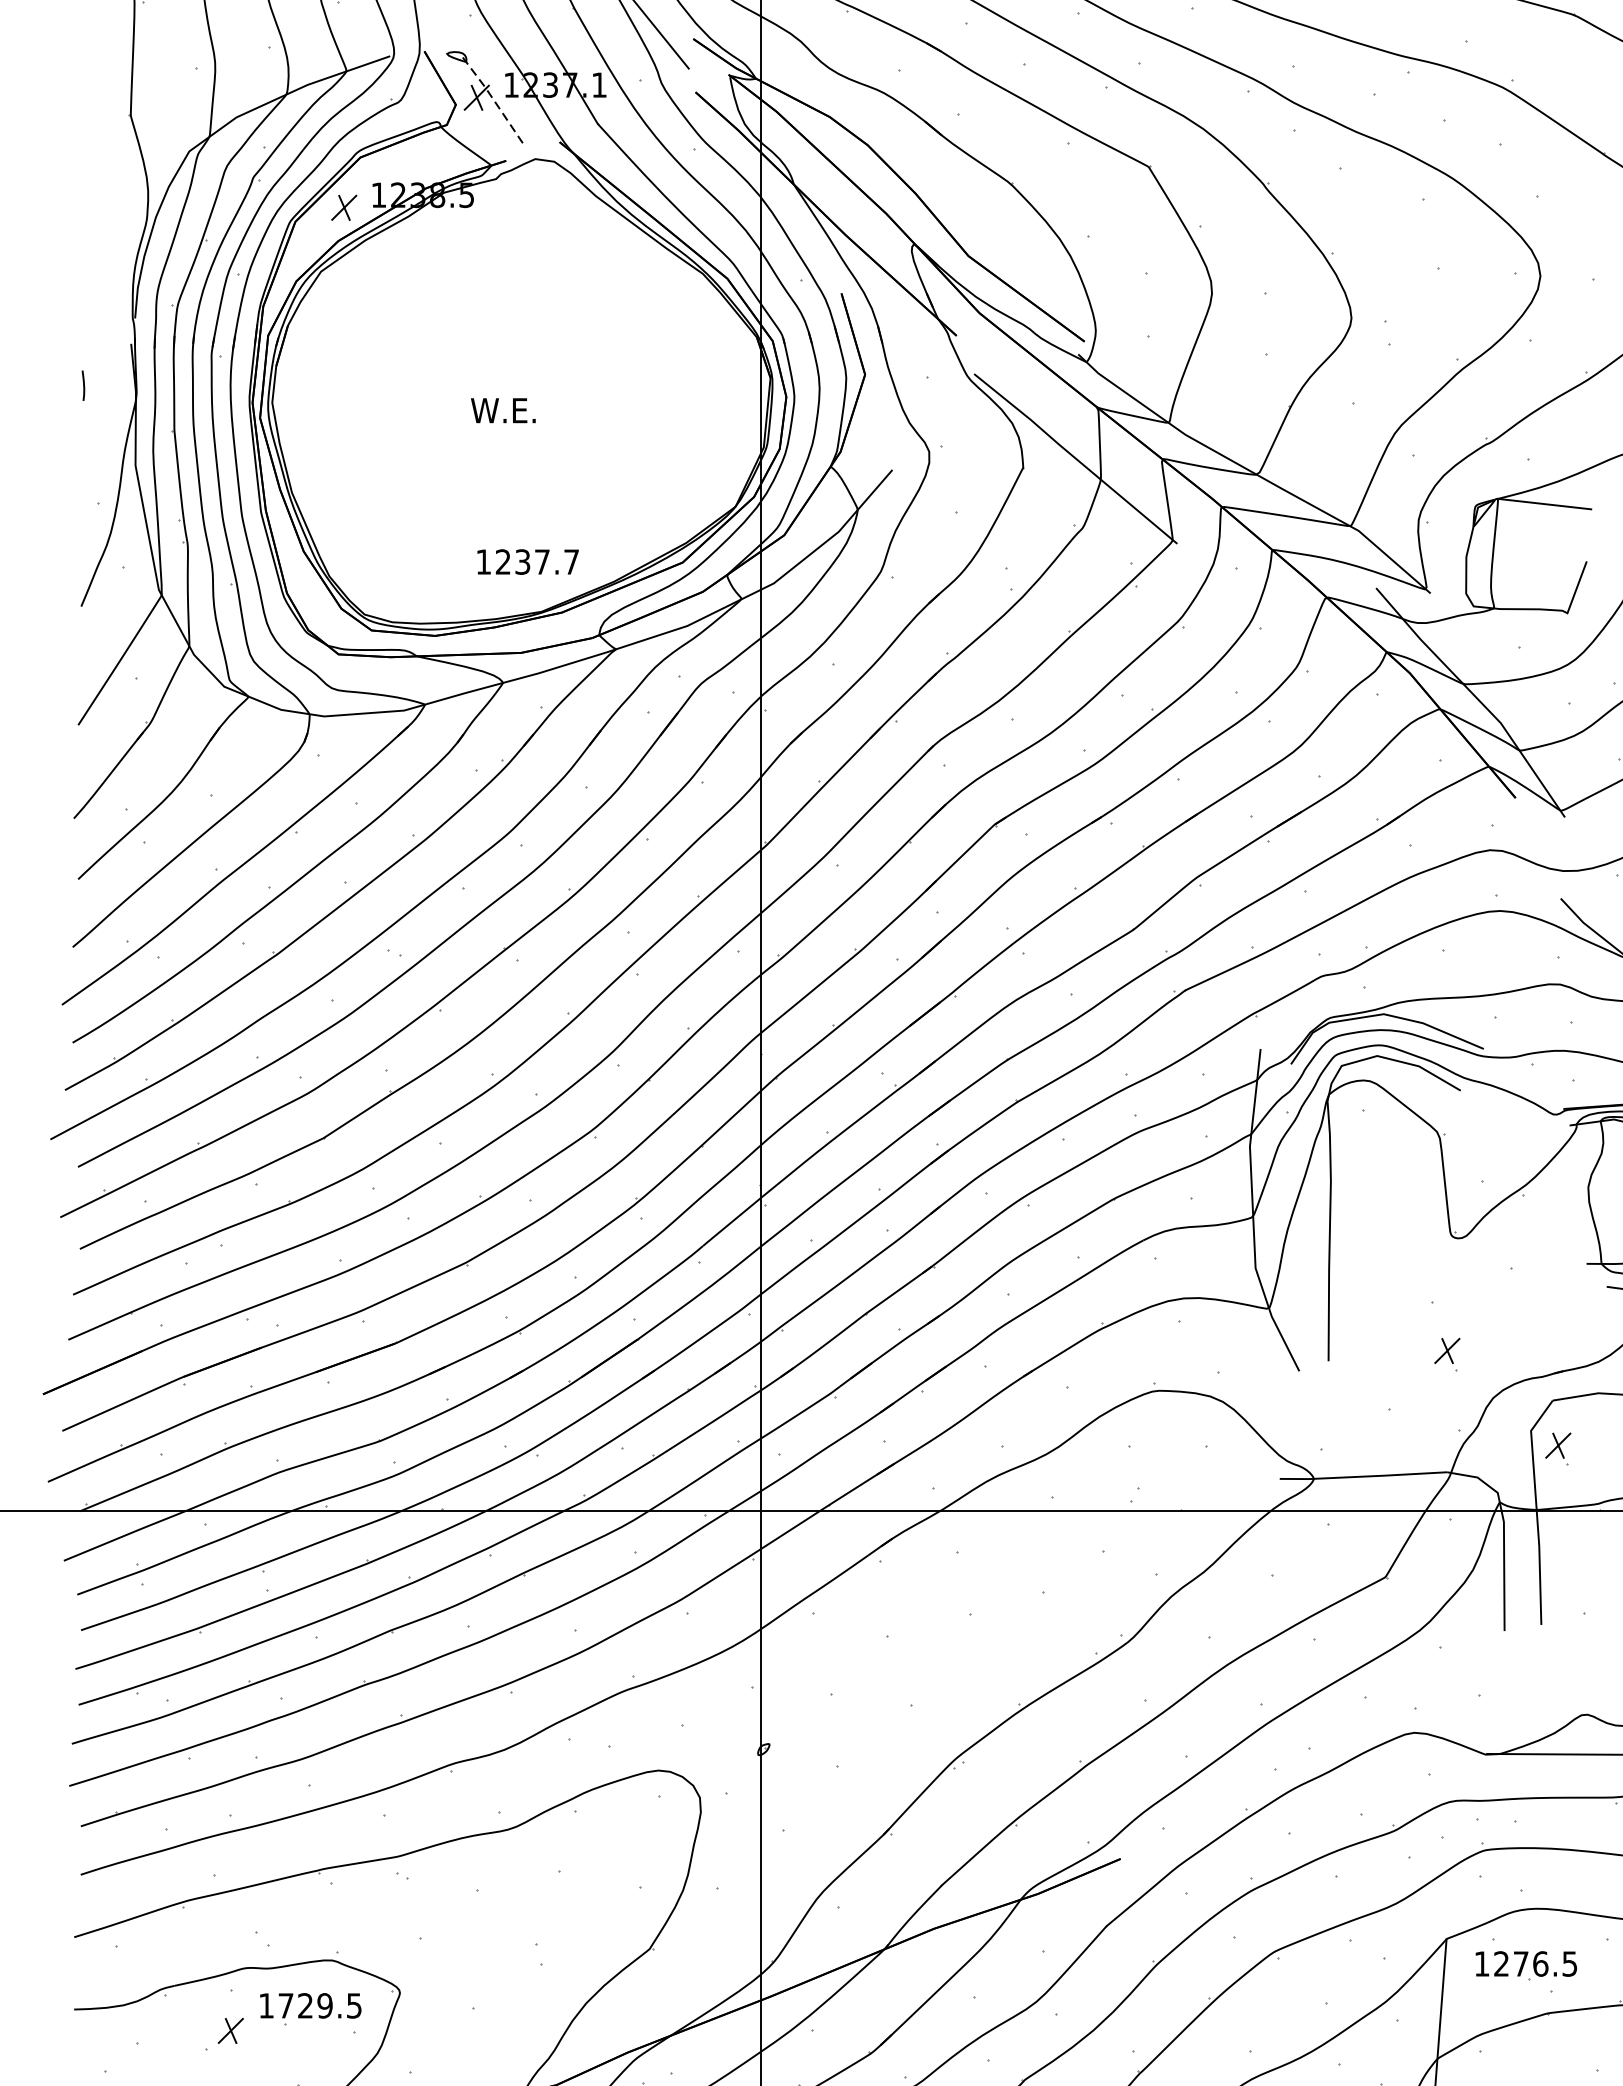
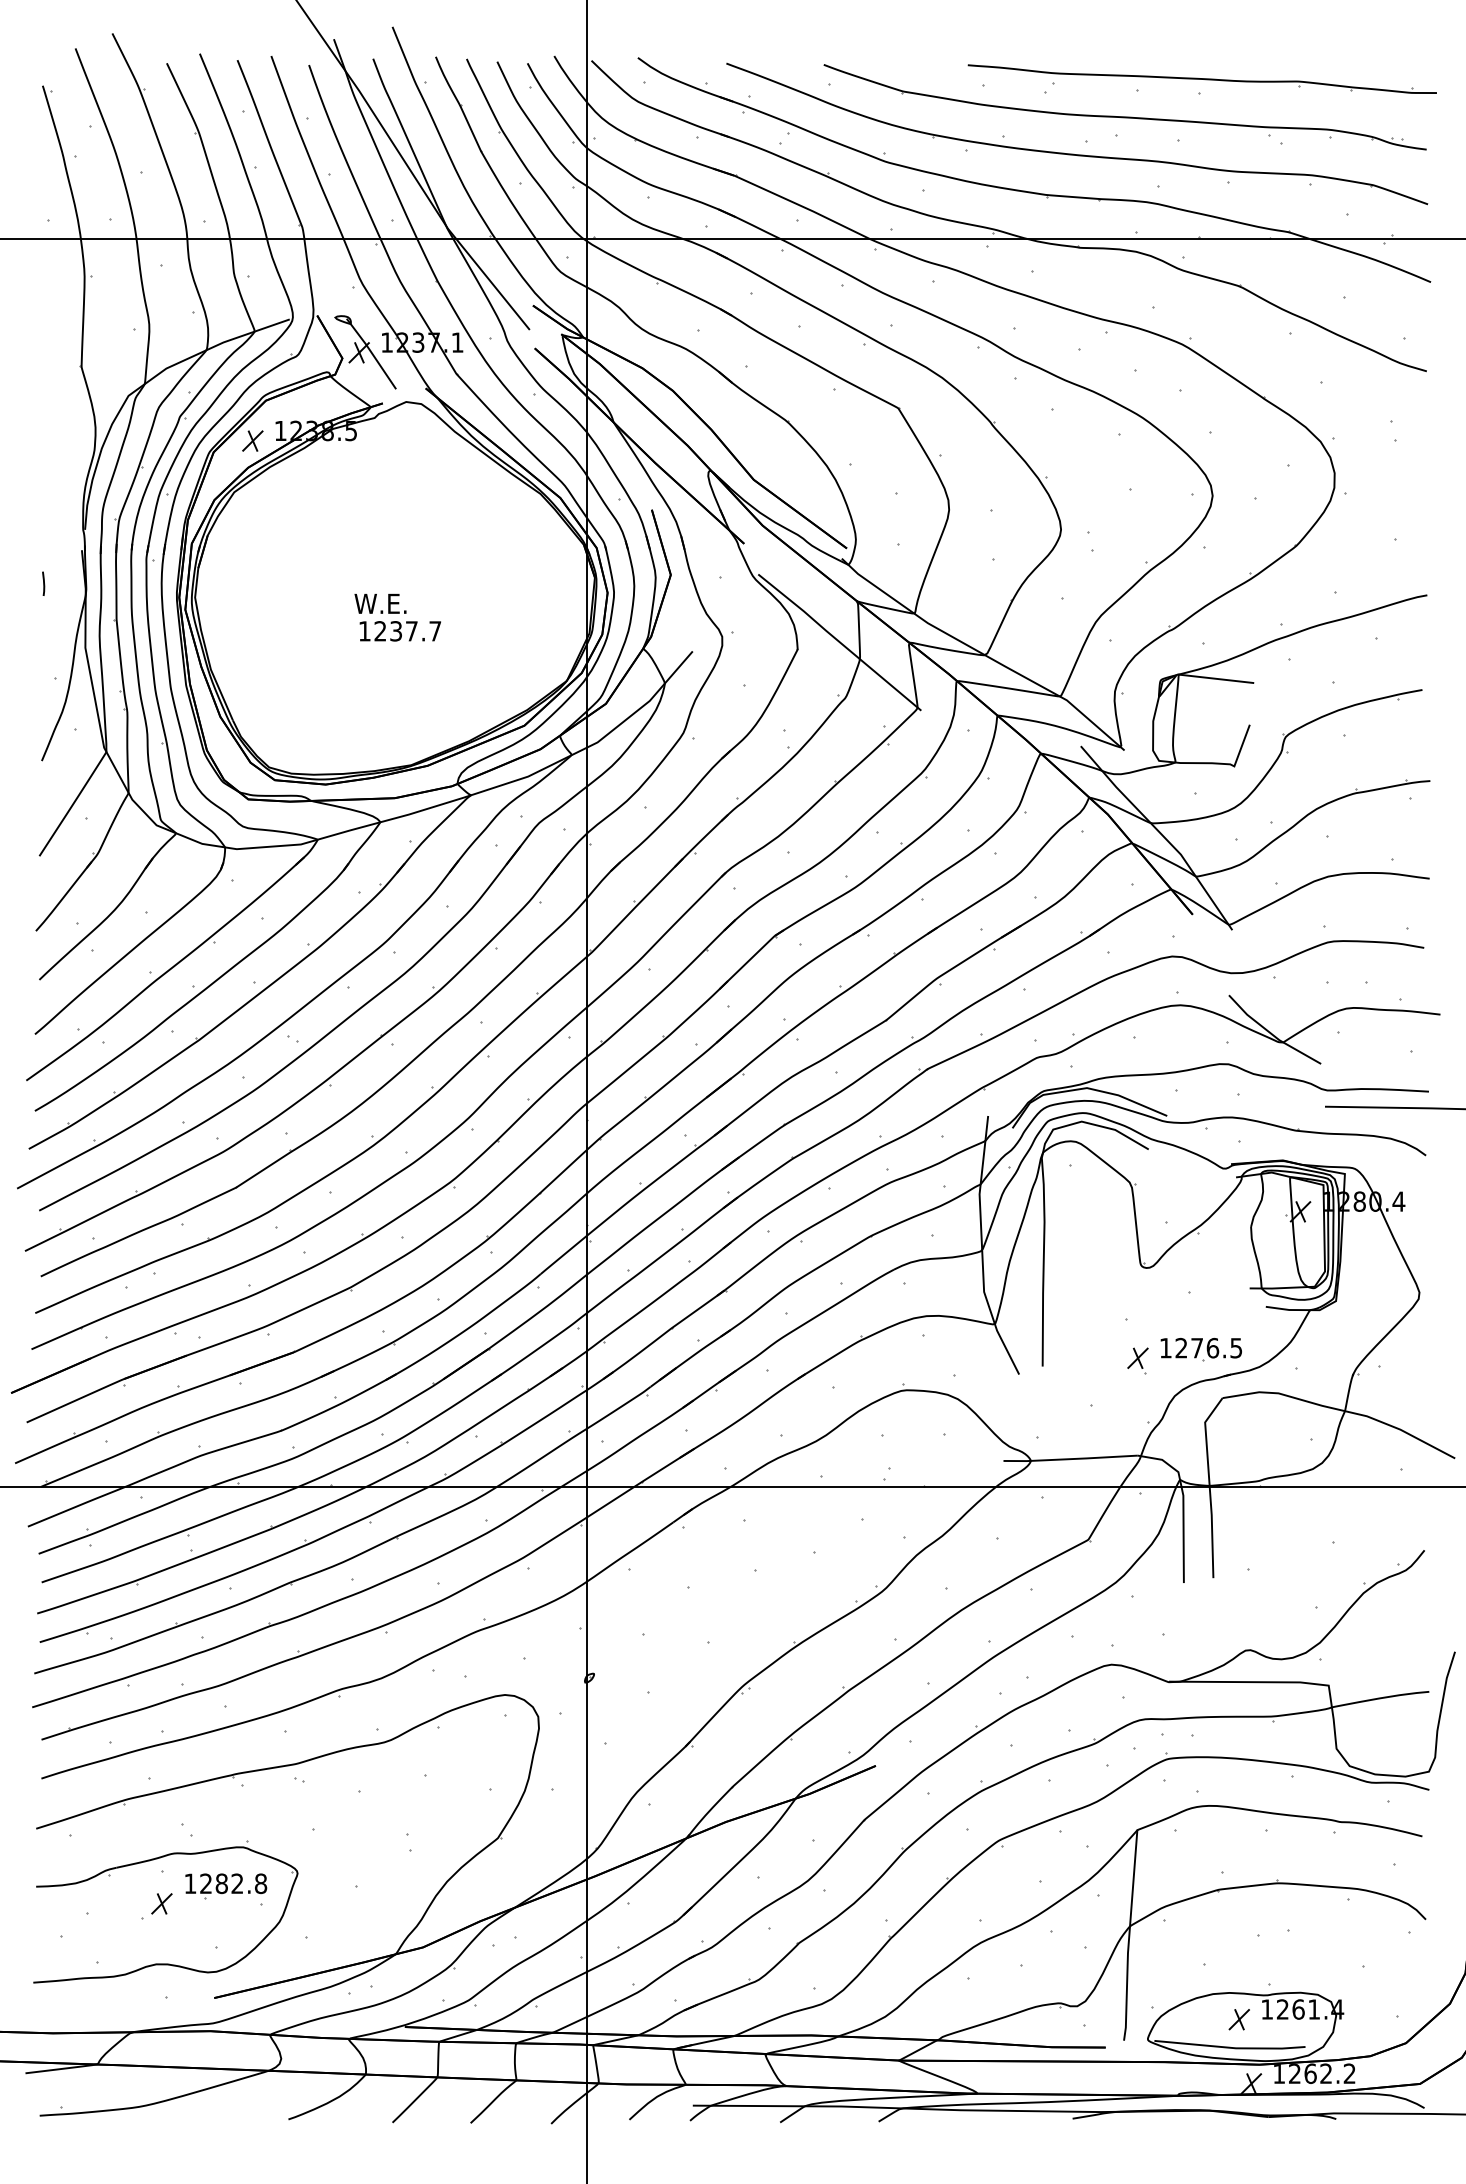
line: (492, 98) -> (371, 353), dashed -> solid
text: (526, 562) -> (399, 631), moved
part: (1557, 1448) -> (1226, 1436), removed
part: (1525, 1965) -> (1200, 1349), moved
text: (320, 2005) -> (233, 1883), 1729.5 -> 1282.8

